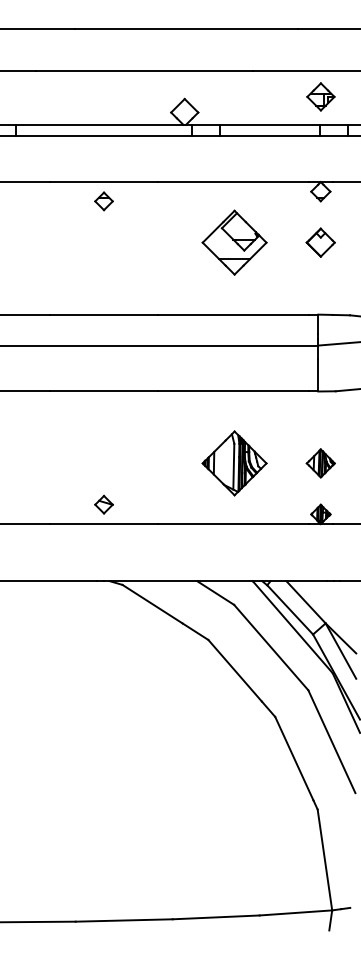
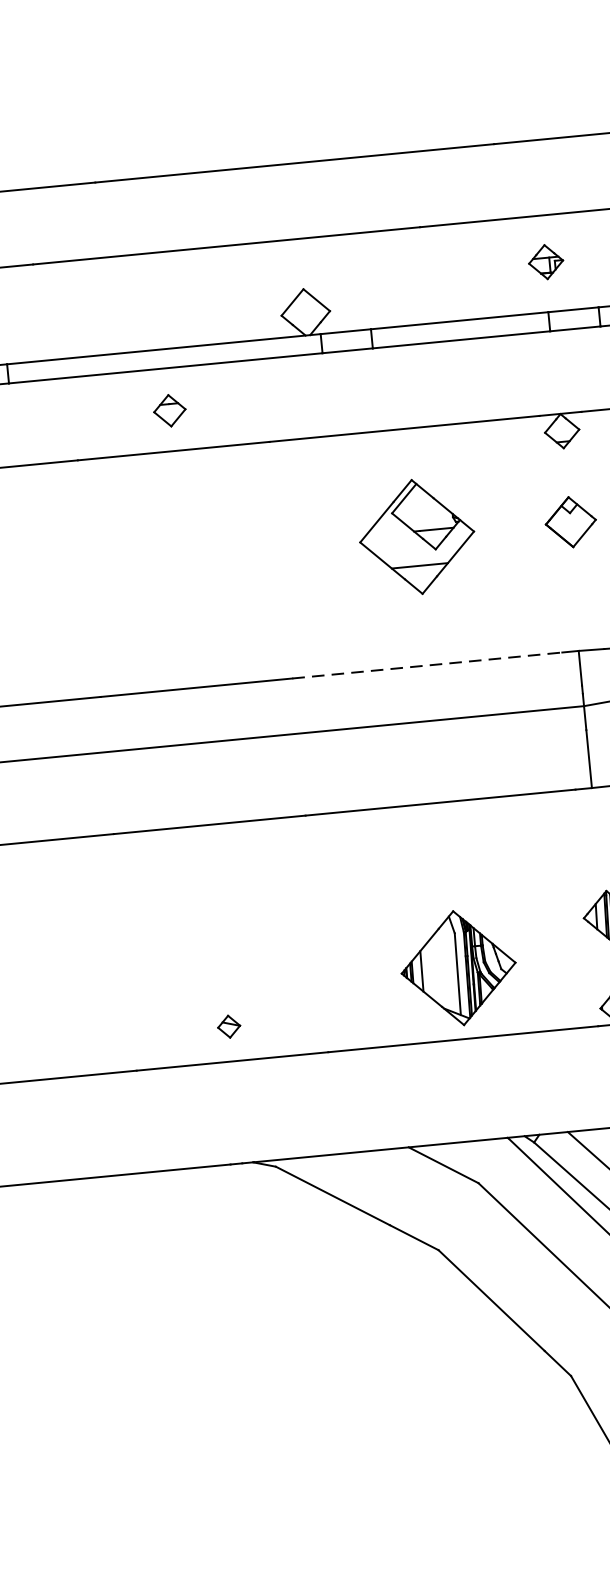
part: (320, 96) -> (545, 261), size x0.7
part: (103, 201) -> (168, 411), moved
line: (233, 314) -> (427, 665), solid -> dashed
part: (234, 463) -> (458, 968), moved
part: (103, 504) -> (228, 1026), size x0.7

